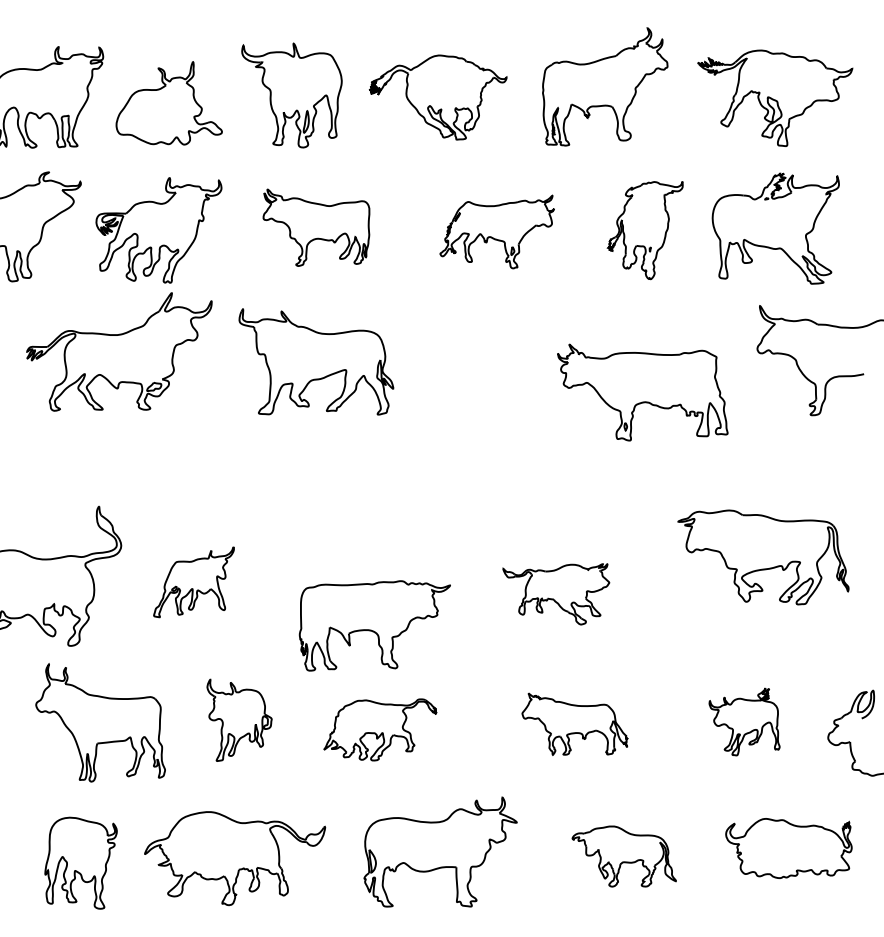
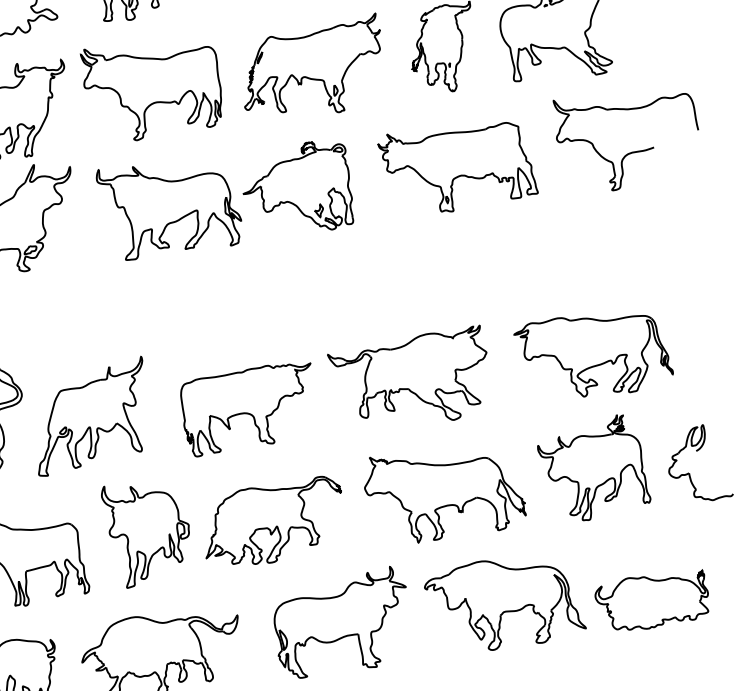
part: (316, 227) -> (152, 88), size x1.43
part: (497, 231) -> (312, 68), size x1.43
part: (460, 362) -> (297, 189), added
part: (642, 392) -> (457, 167), moved
part: (763, 557) -> (593, 355), moved
part: (193, 581) -> (90, 416), size x1.67
part: (556, 594) -> (411, 381), size x1.67
part: (374, 625) -> (249, 408), moved
part: (239, 720) -> (148, 532), size x1.43
part: (744, 721) -> (593, 468), size x1.67
part: (574, 724) -> (444, 493), size x1.67
part: (380, 729) -> (273, 522), size x1.43
part: (788, 848) -> (652, 601), moved
part: (624, 856) -> (505, 603), size x1.67

